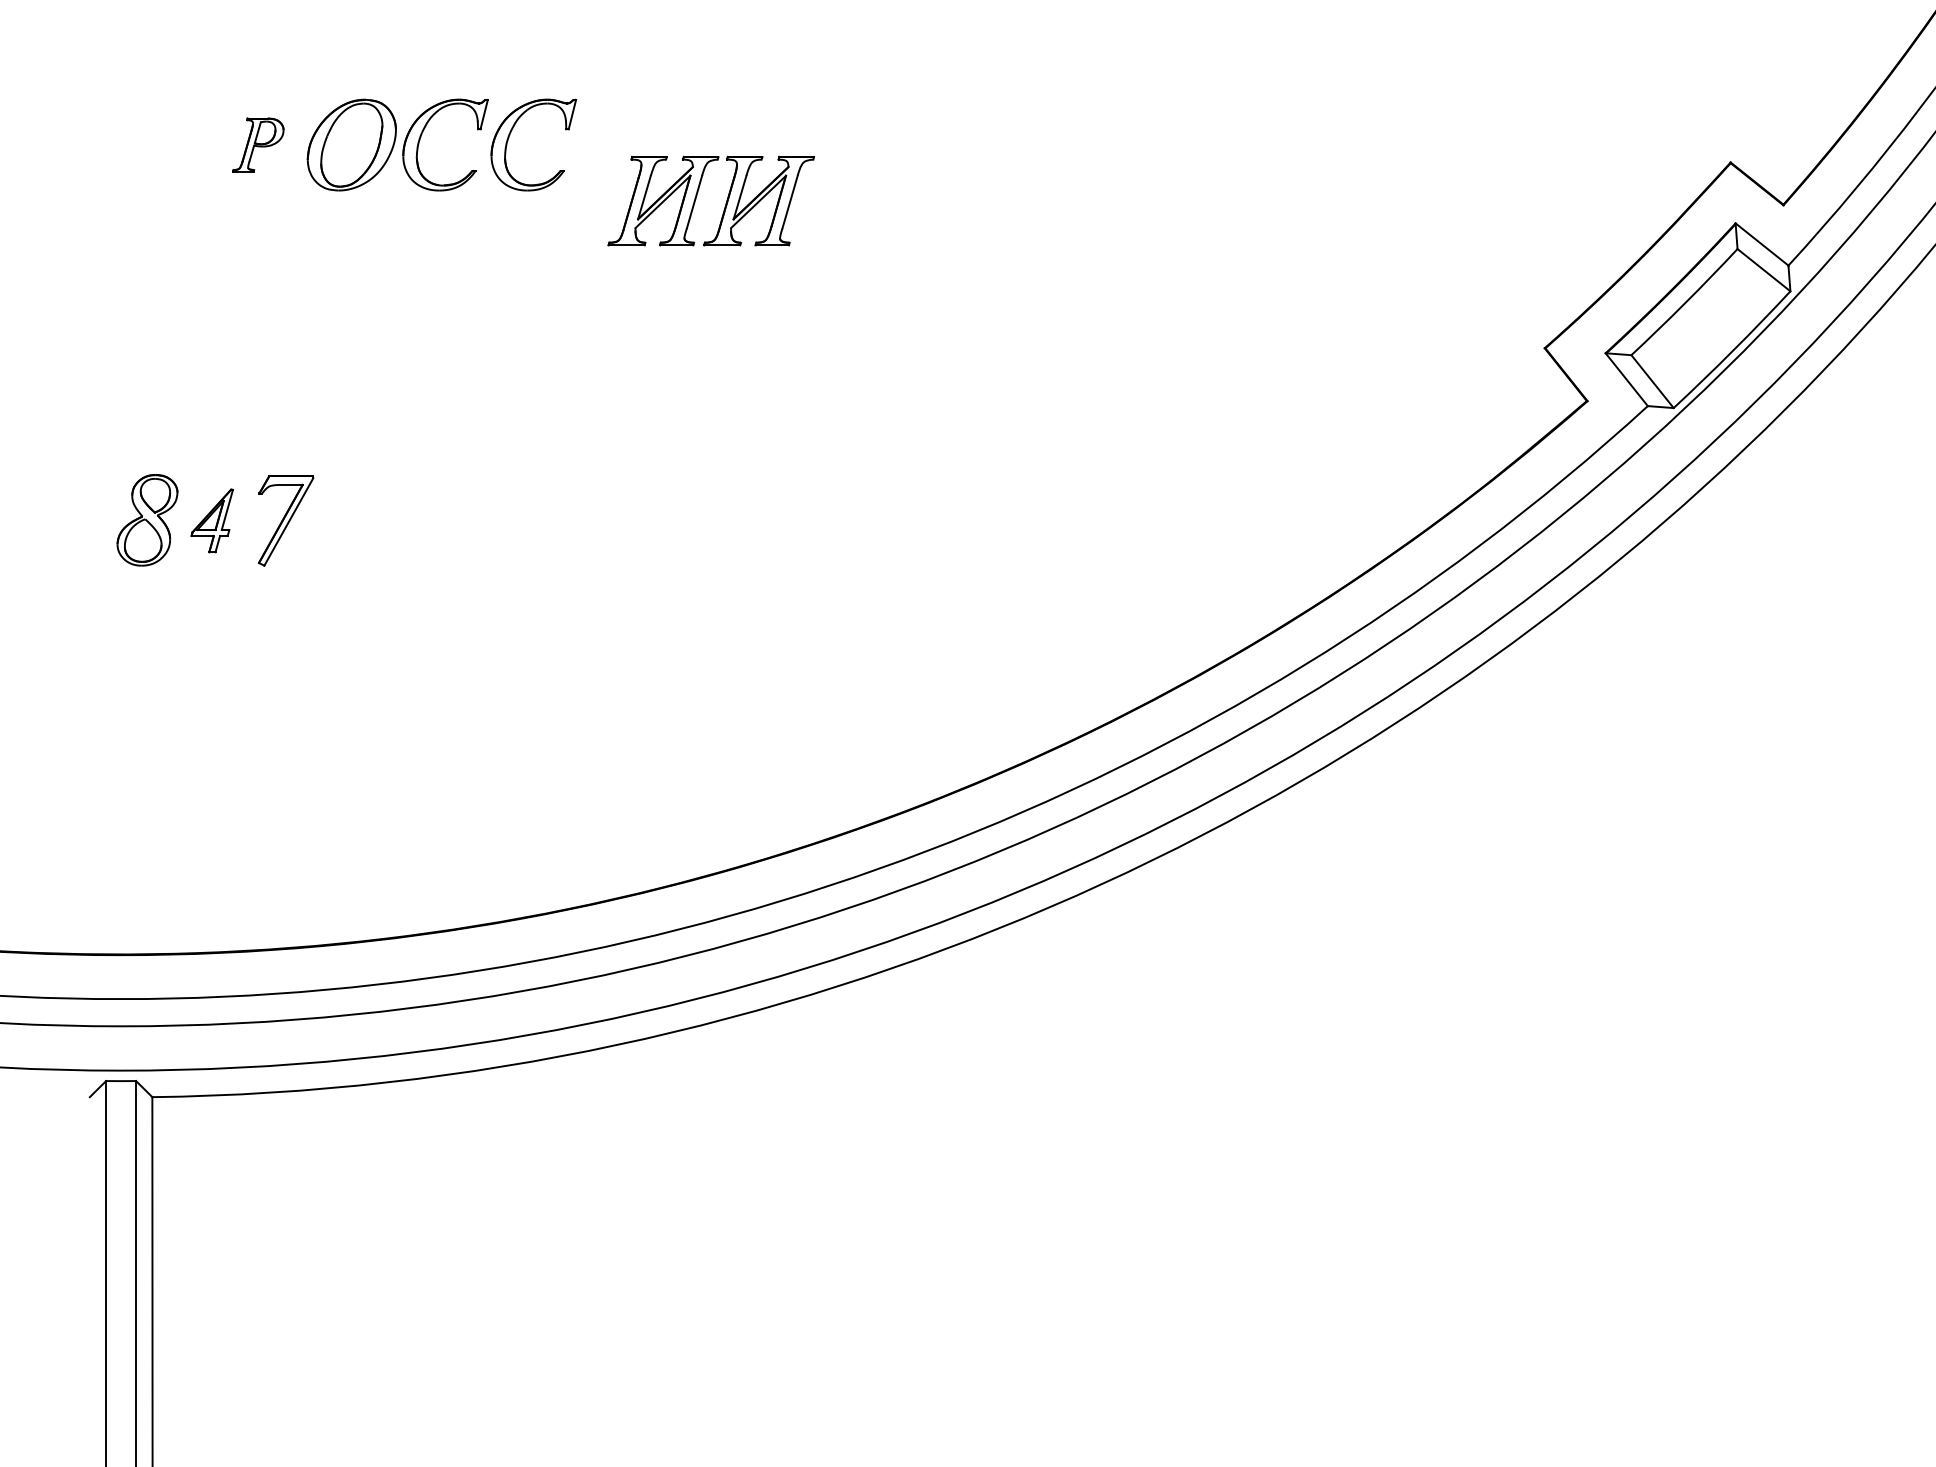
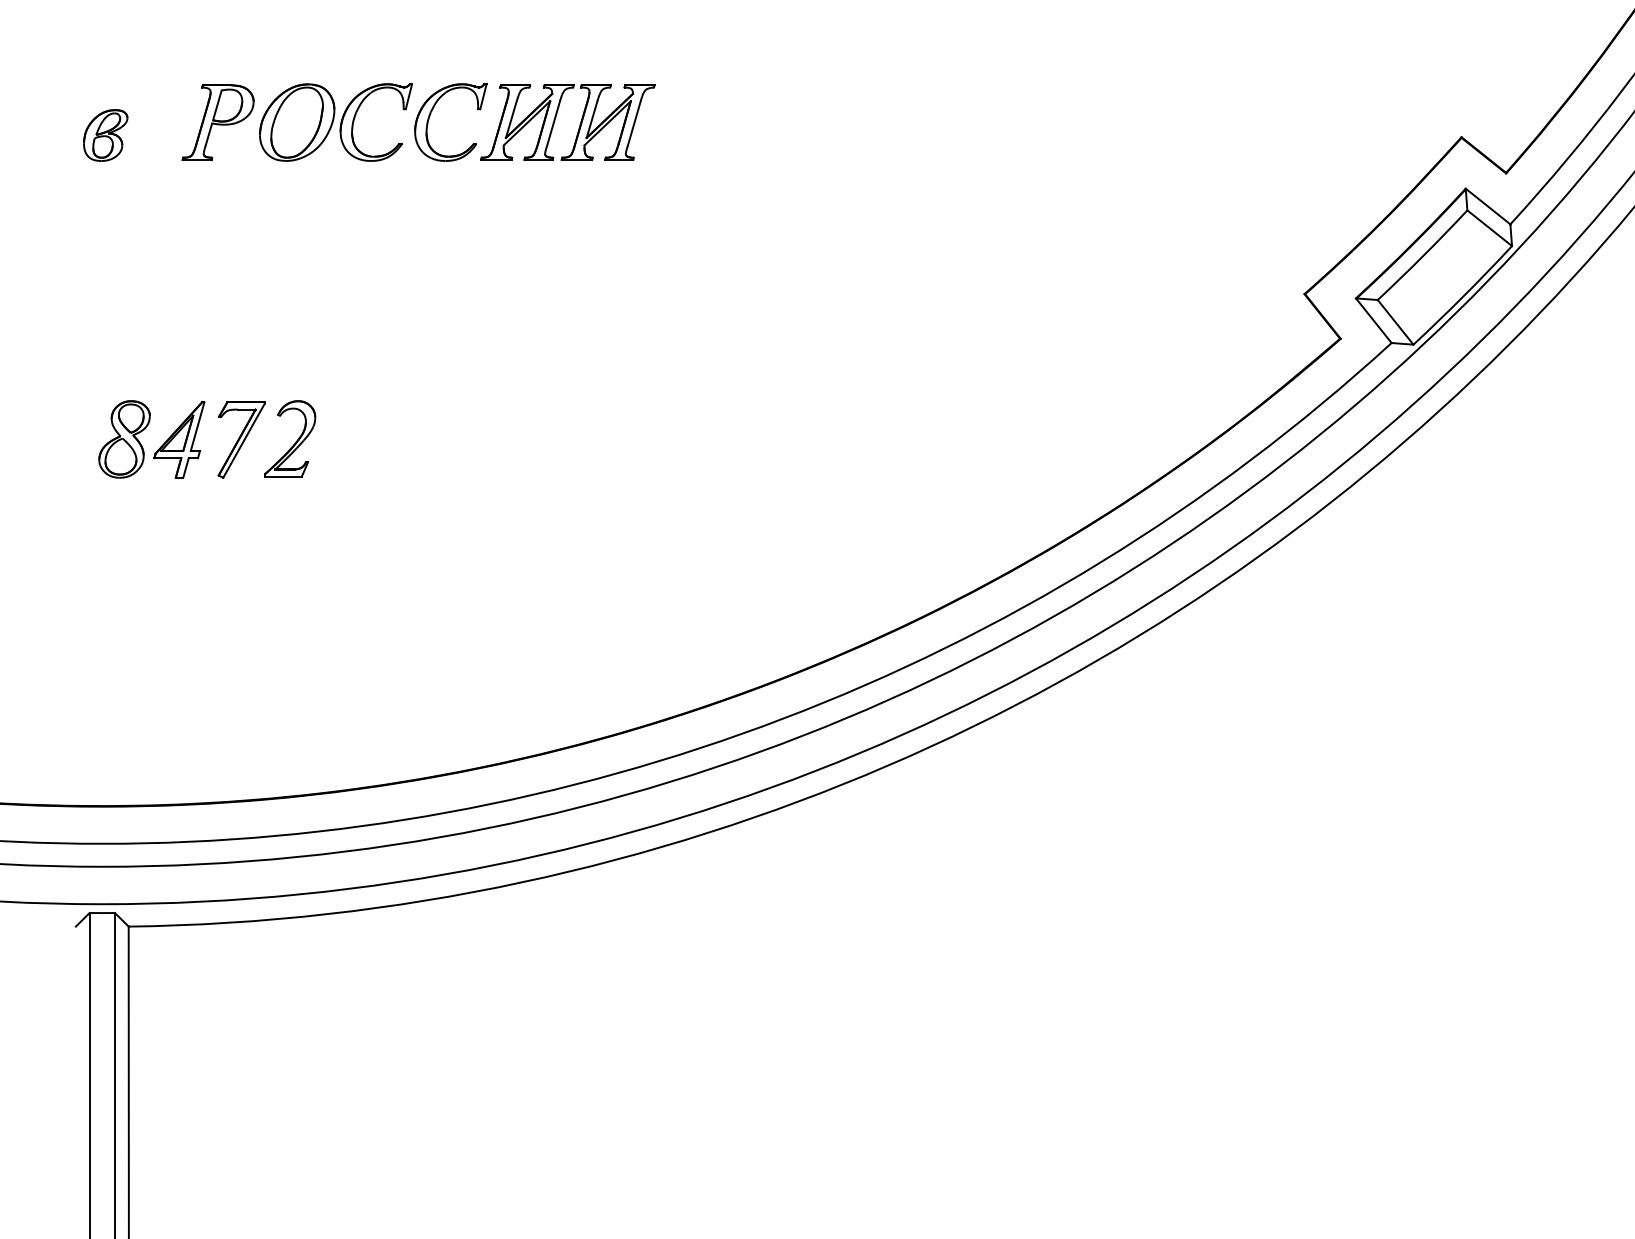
part: (258, 144) -> (218, 122), size x1.67
part: (124, 160) -> (105, 135), added
part: (697, 196) -> (556, 118), moved
part: (211, 520) -> (178, 439), size x1.43
part: (350, 522) -> (296, 441), added

